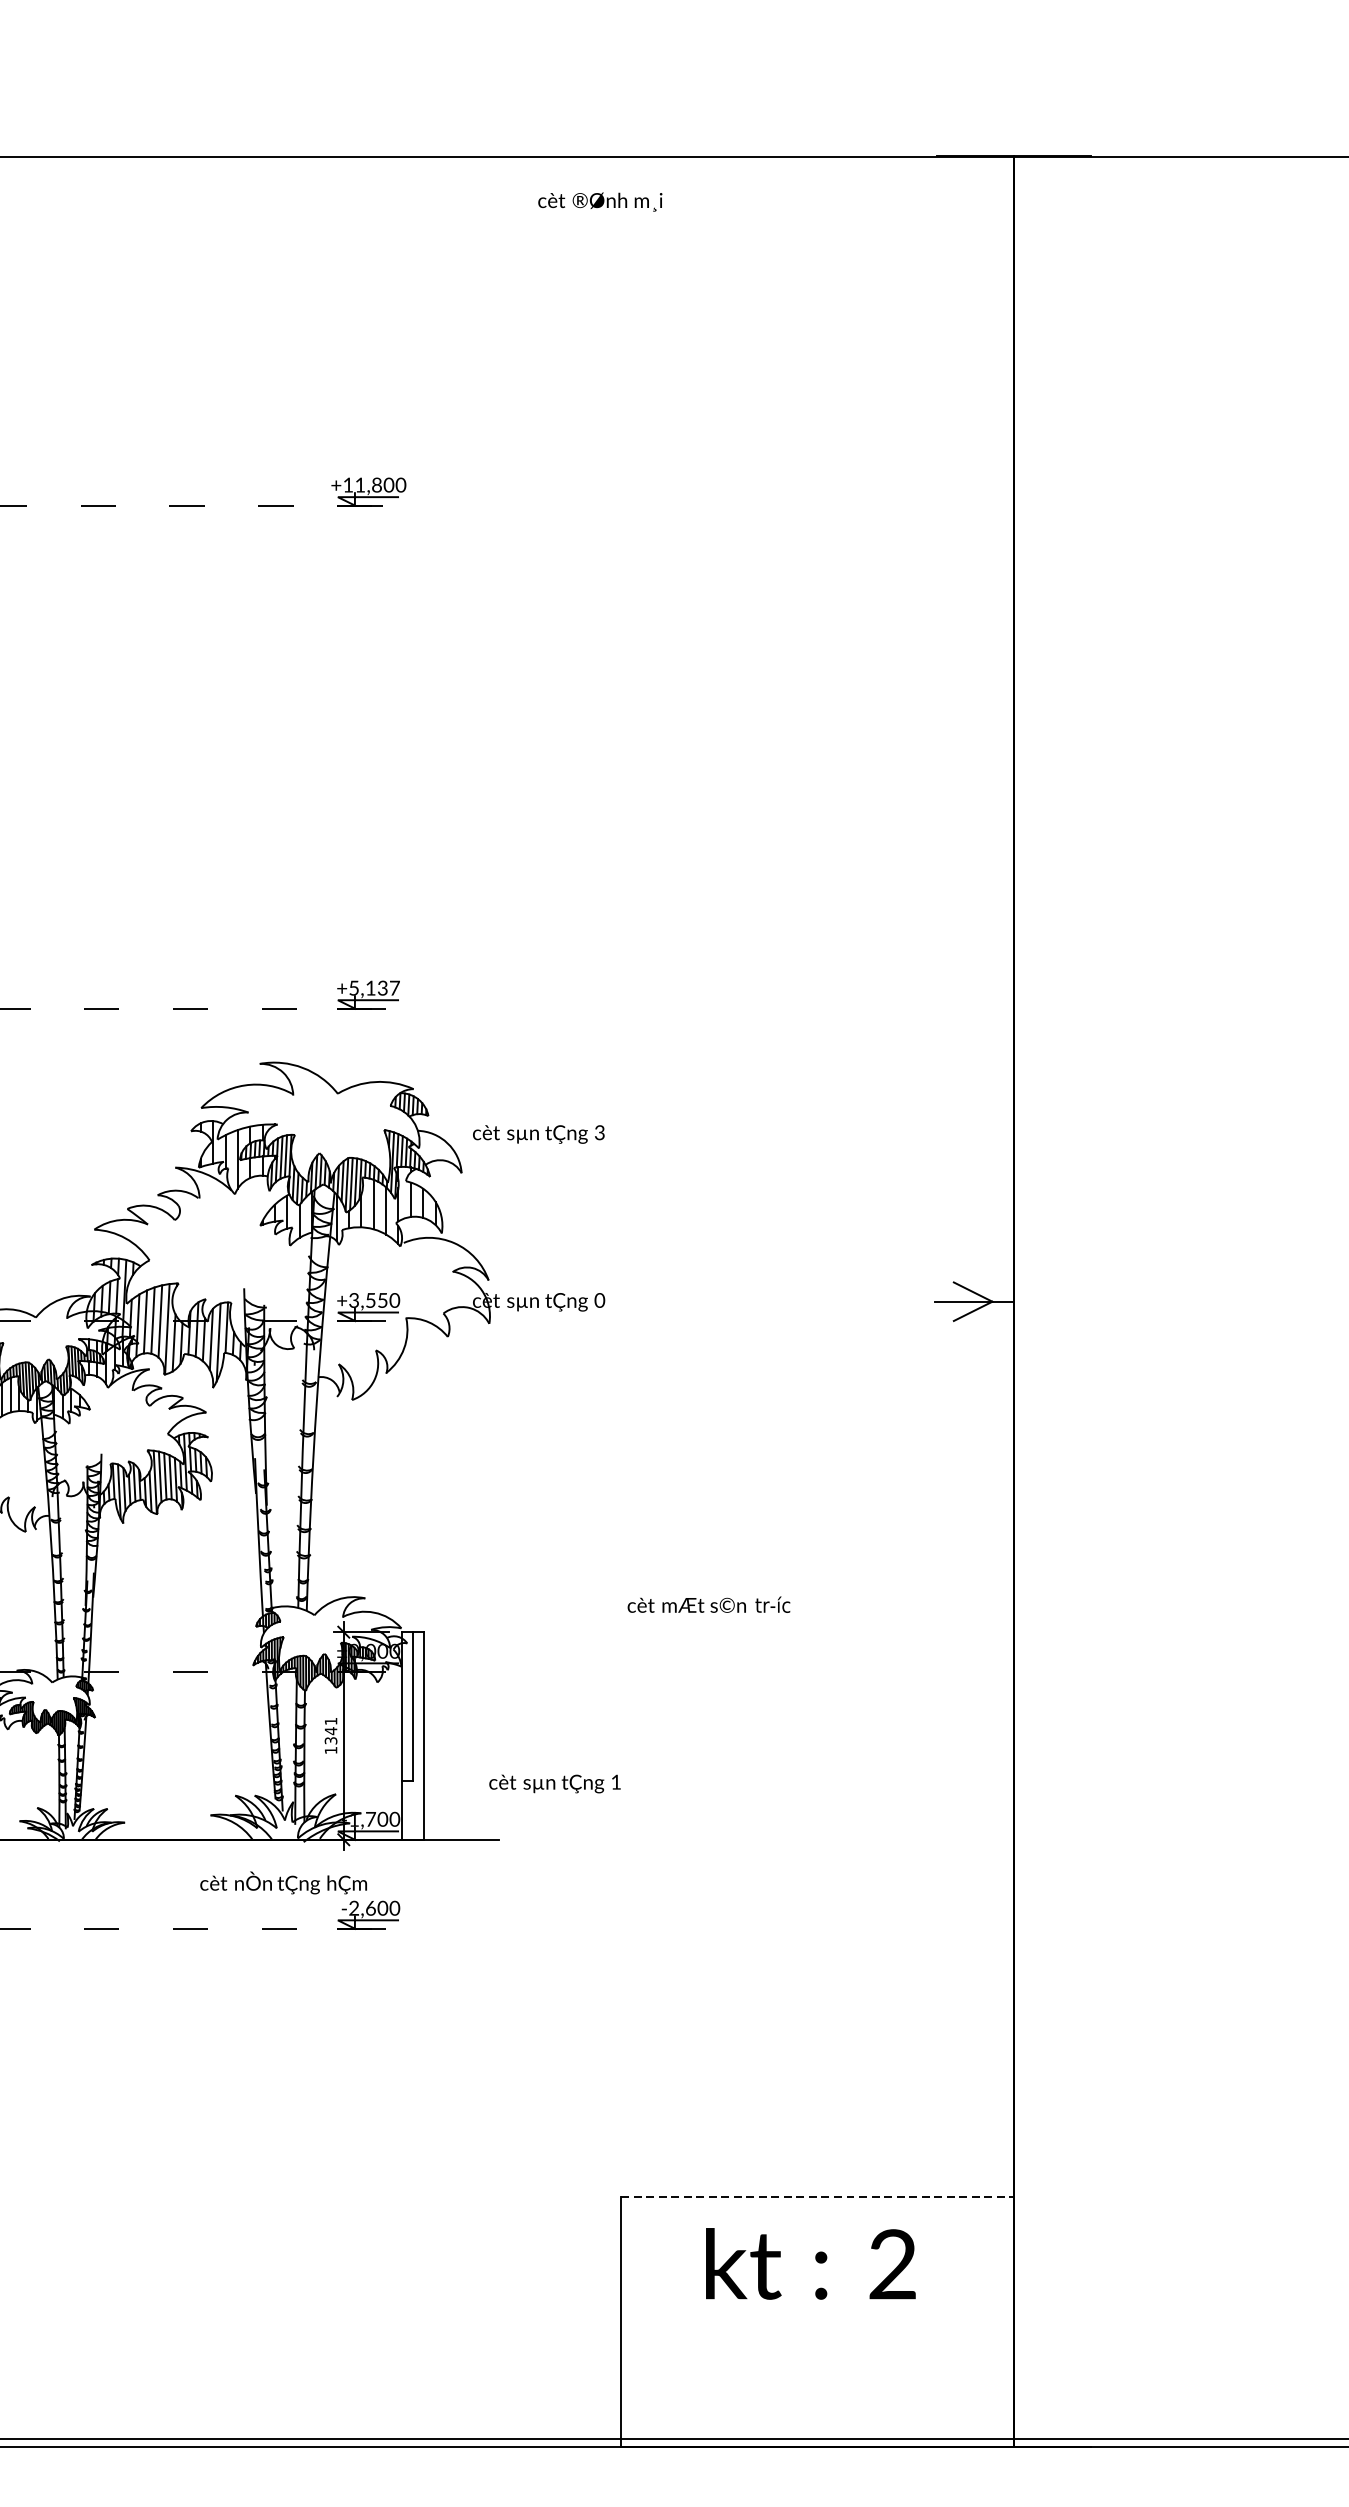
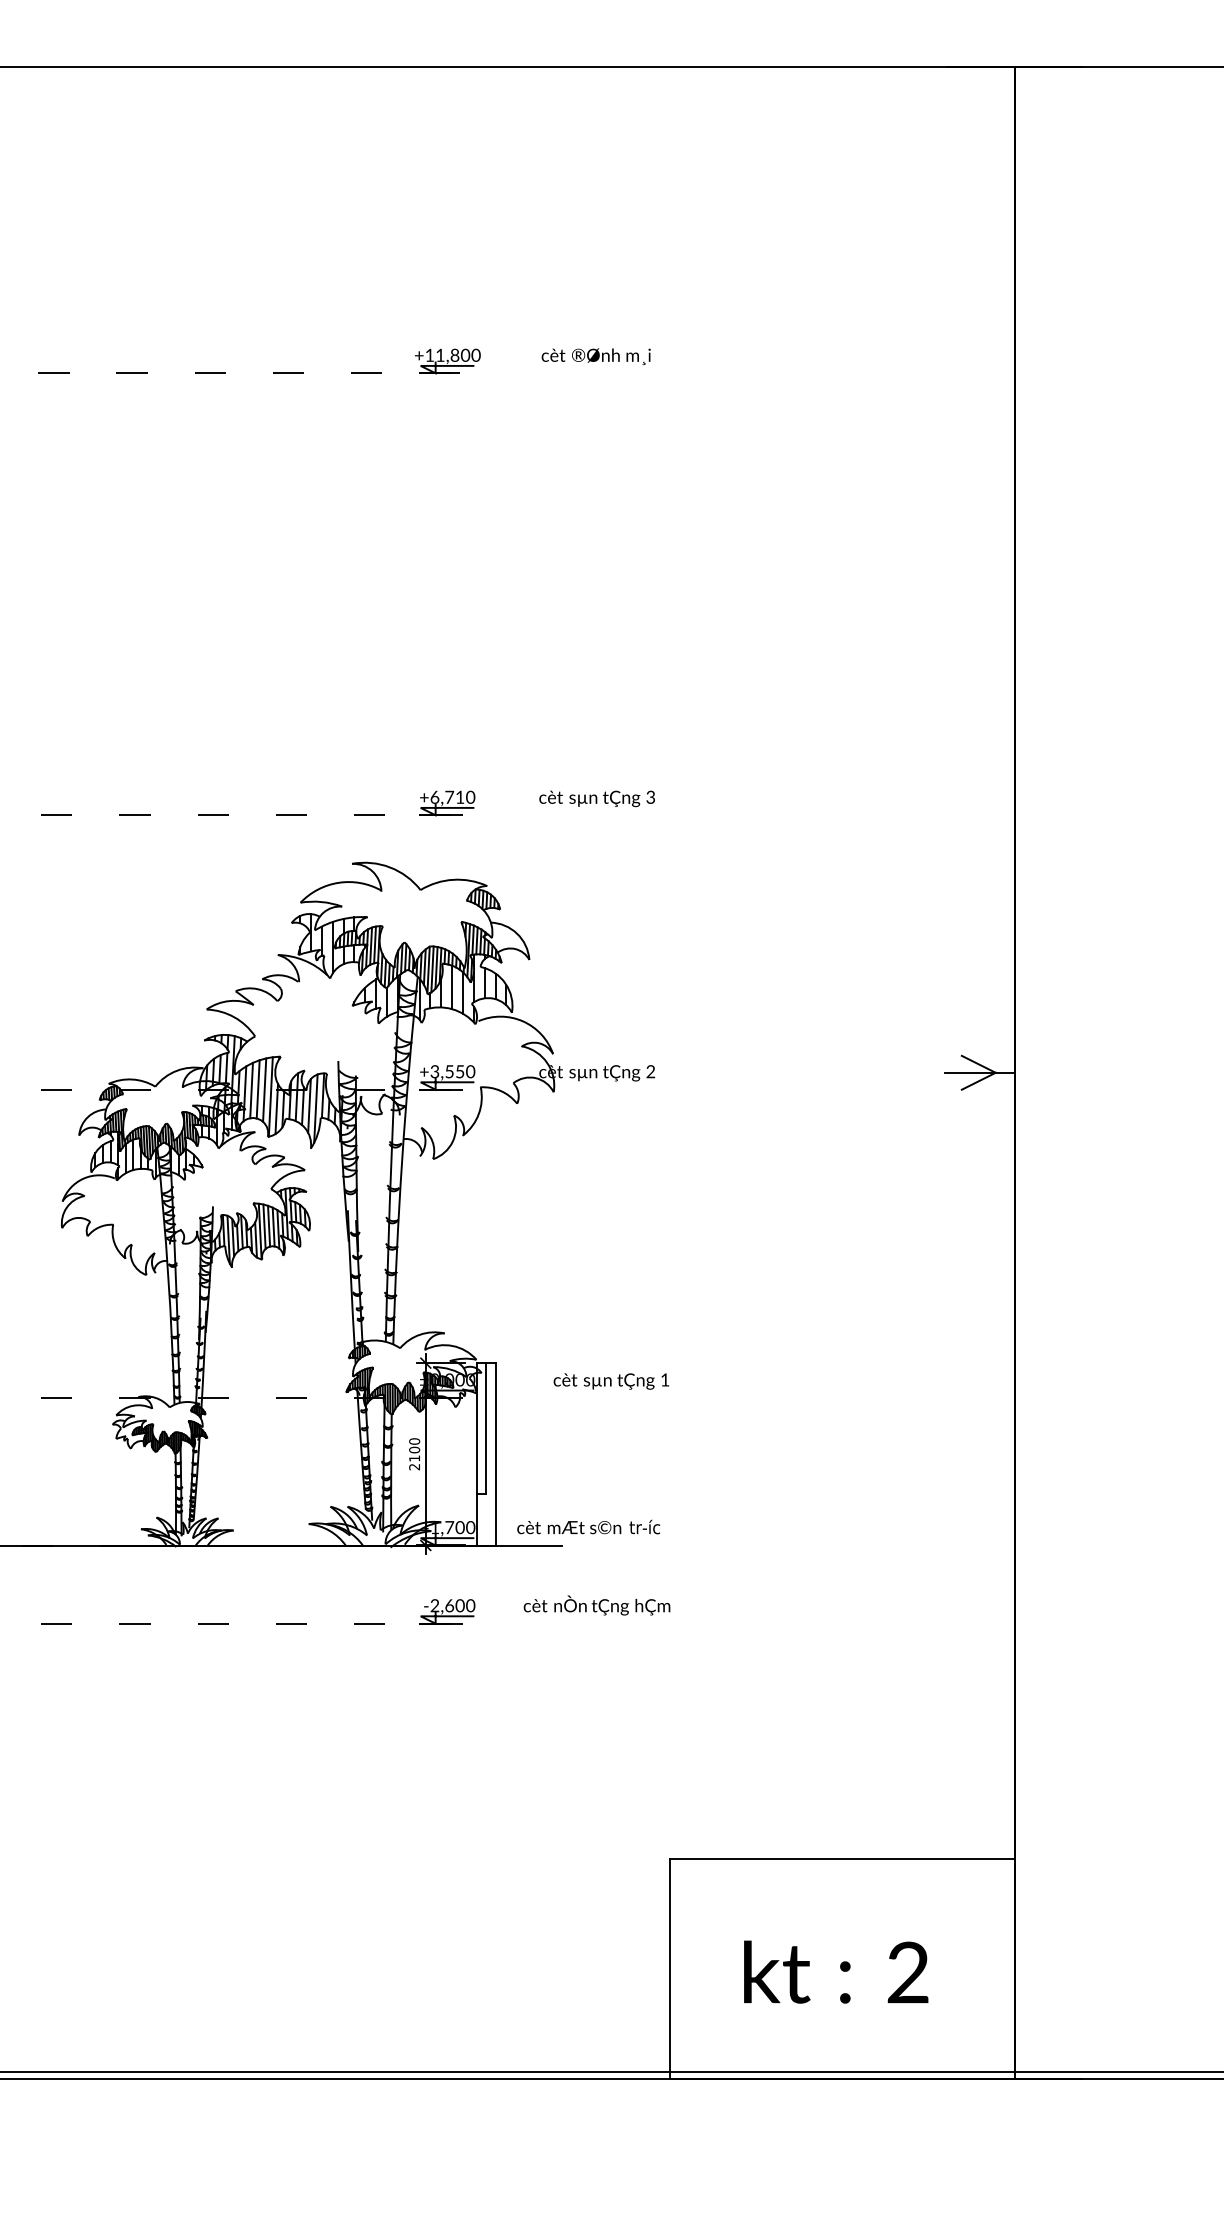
text: (599, 201) -> (595, 356), moved
text: (374, 987) -> (452, 796), +5,137 -> +6,710
text: (538, 1134) -> (596, 798), moved
text: (599, 1302) -> (650, 1073), 0 -> 2
text: (708, 1604) -> (588, 1526), moved
text: (330, 1736) -> (414, 1454), 1341 -> 2100
text: (555, 1783) -> (611, 1381), moved
text: (283, 1882) -> (596, 1605), moved
line: (818, 2195) -> (842, 1858), dashed -> solid
text: (811, 2263) -> (836, 1971), moved

